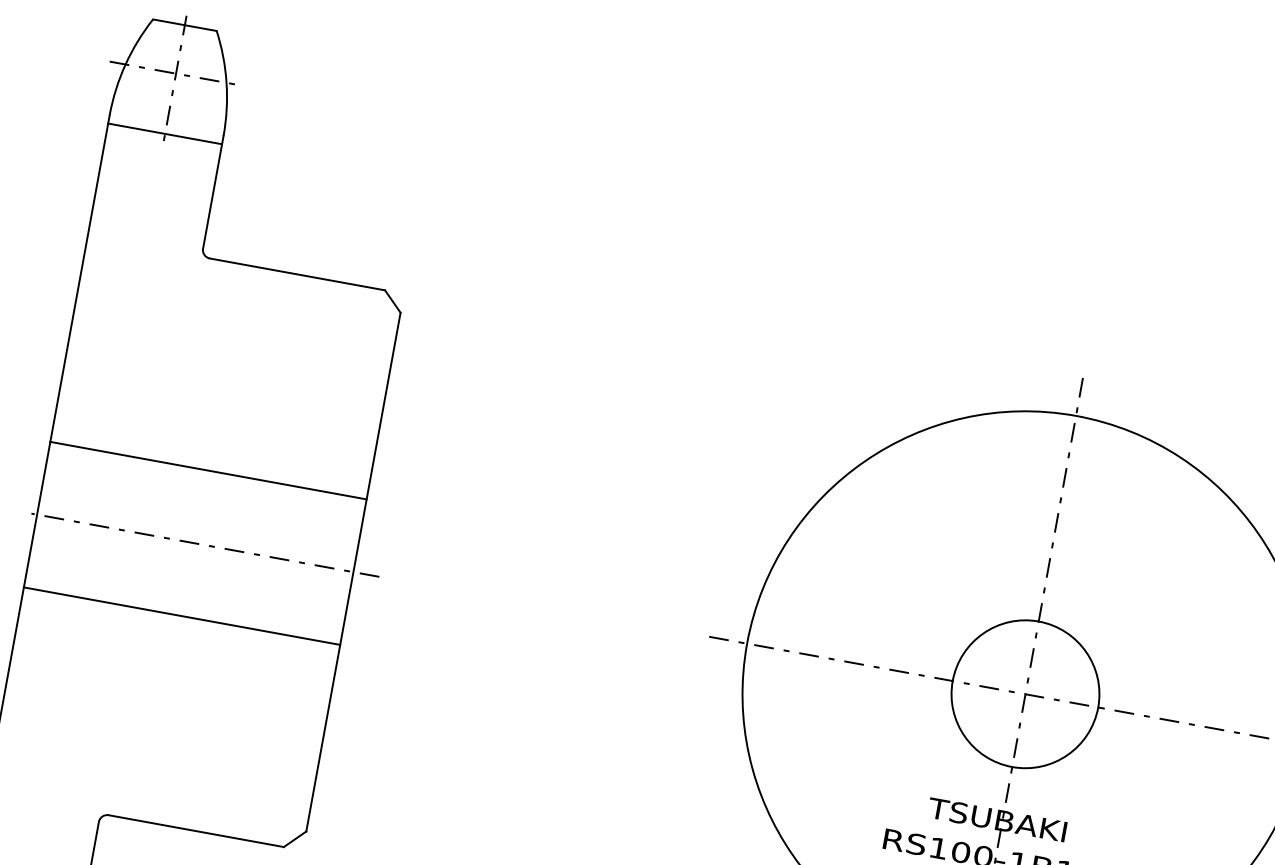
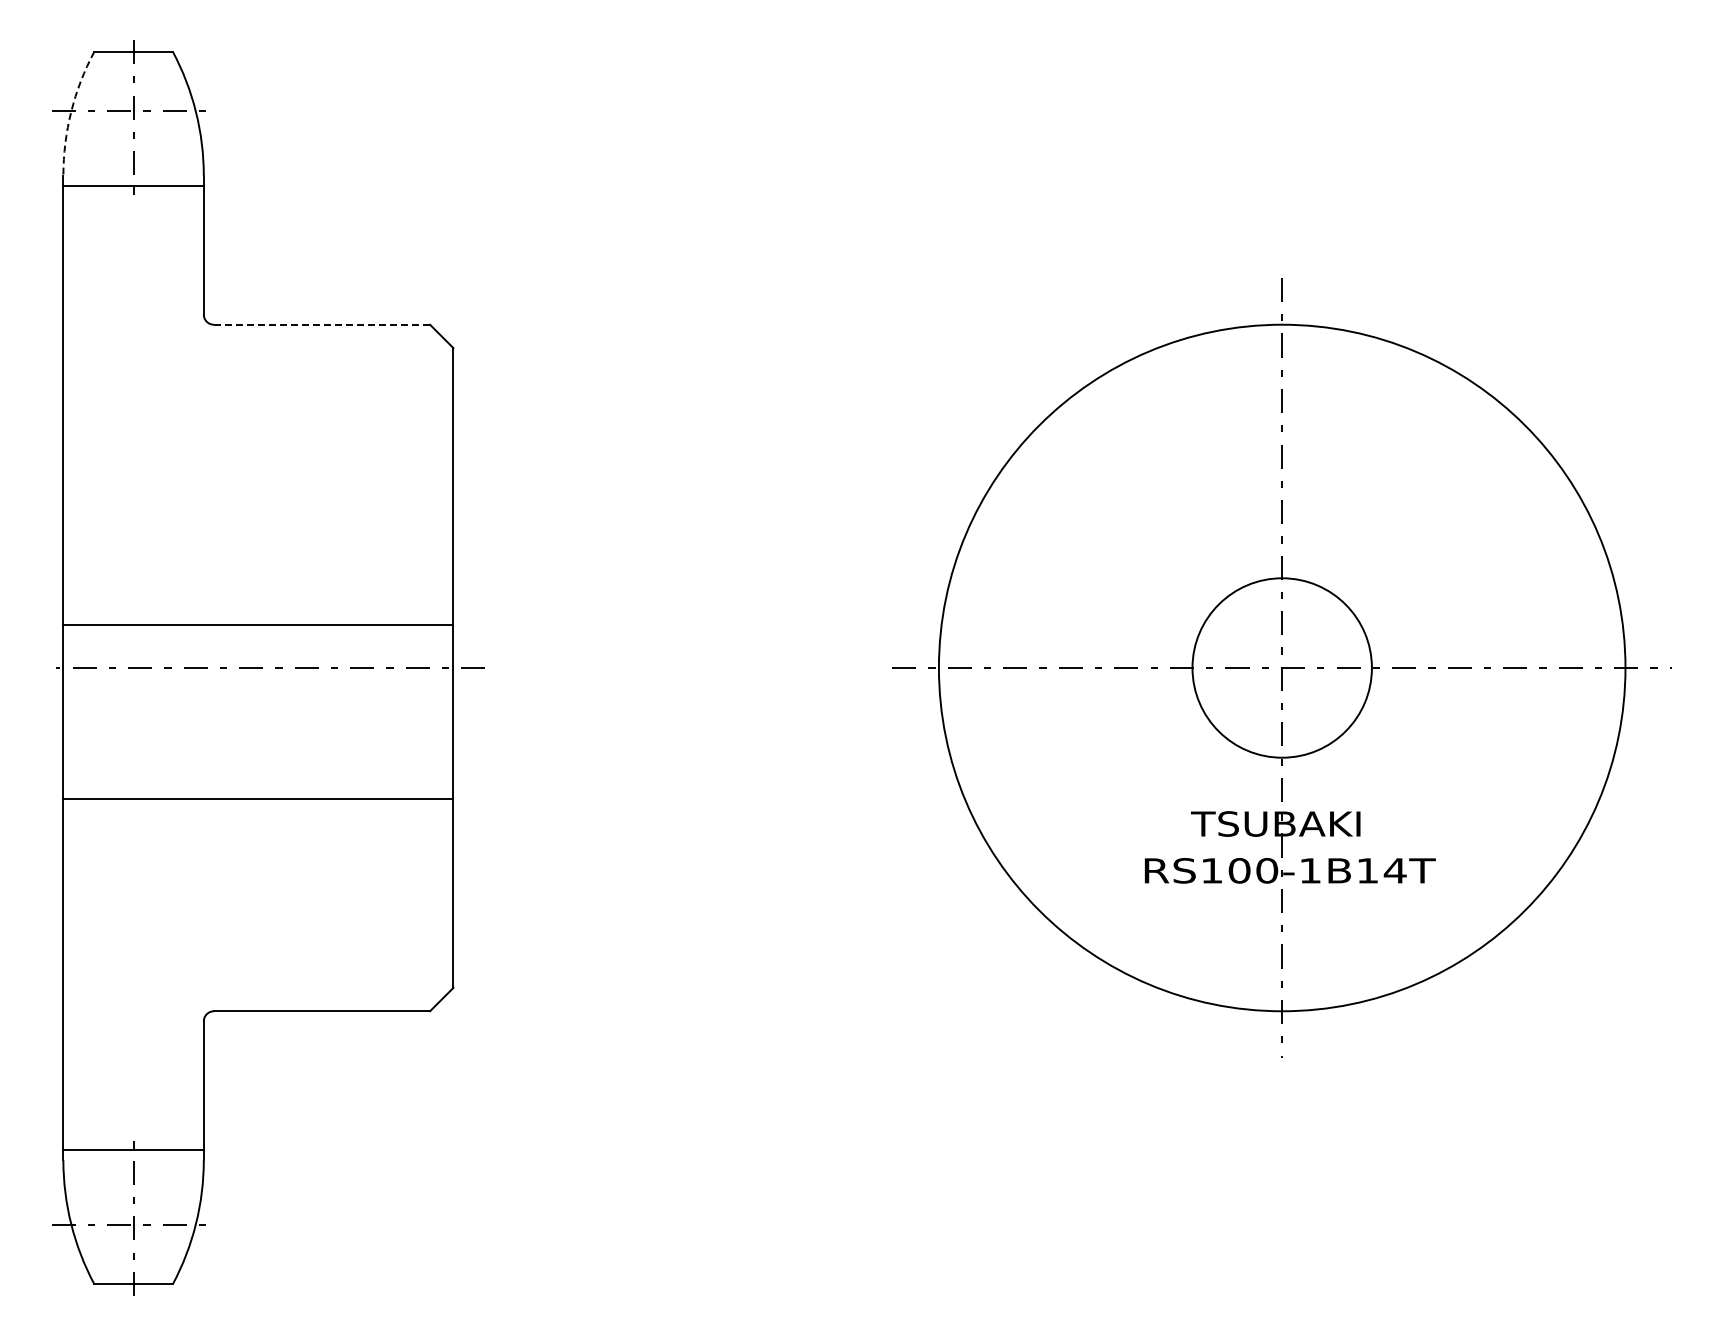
arc: (125, 64) -> (71, 111), solid -> dashed
line: (297, 274) -> (322, 324), solid -> dashed
line: (208, 470) -> (258, 625), moved
line: (182, 615) -> (258, 798), moved

